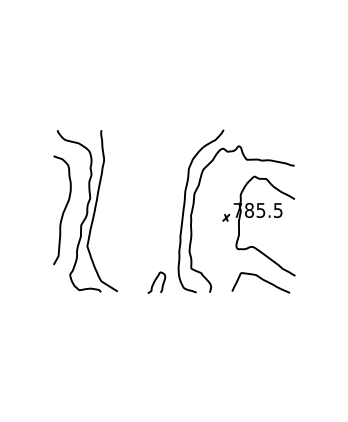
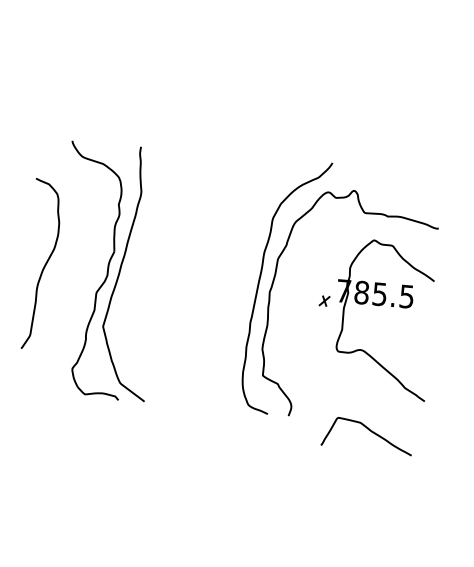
curve: (63, 210) -> (44, 264), moved
curve: (262, 280) -> (370, 432), moved
curve: (155, 282) -> (204, 392), removed

